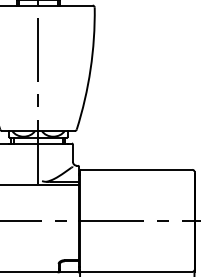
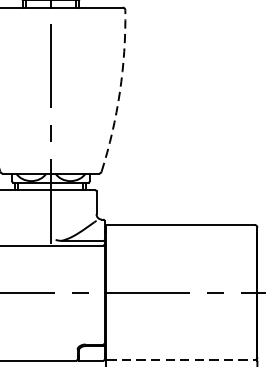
arc: (90, 69) -> (119, 92), solid -> dashed
line: (136, 271) -> (180, 359), solid -> dashed

